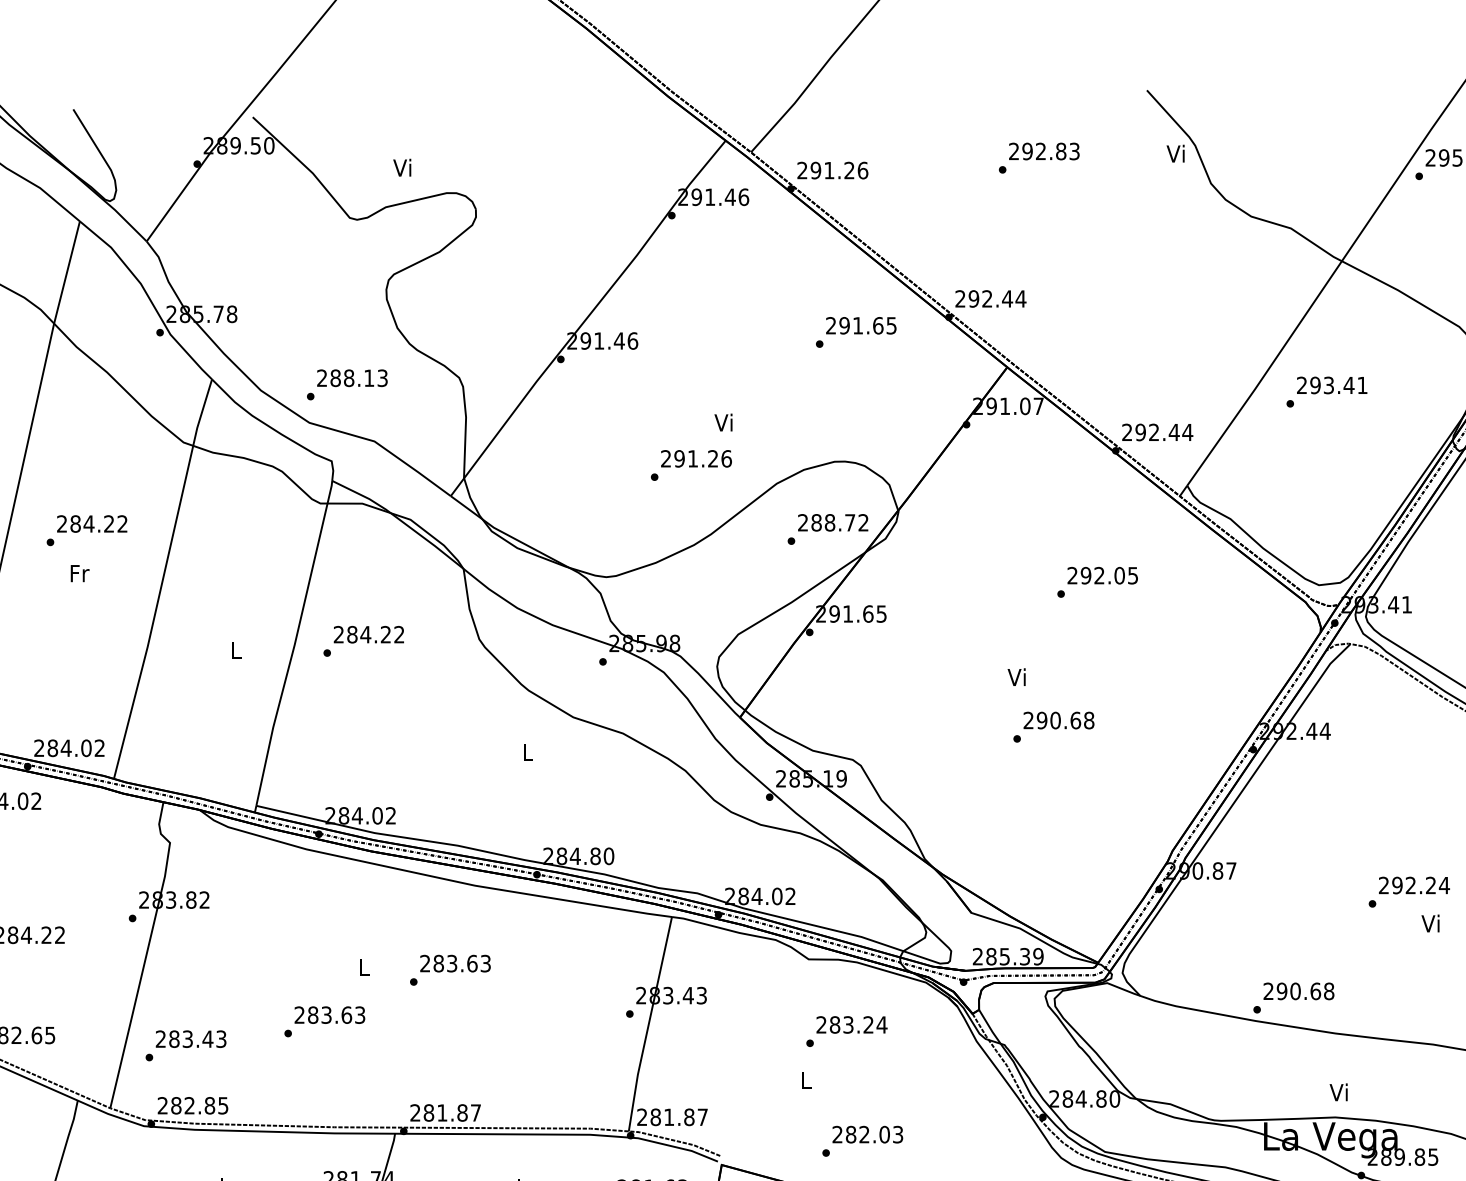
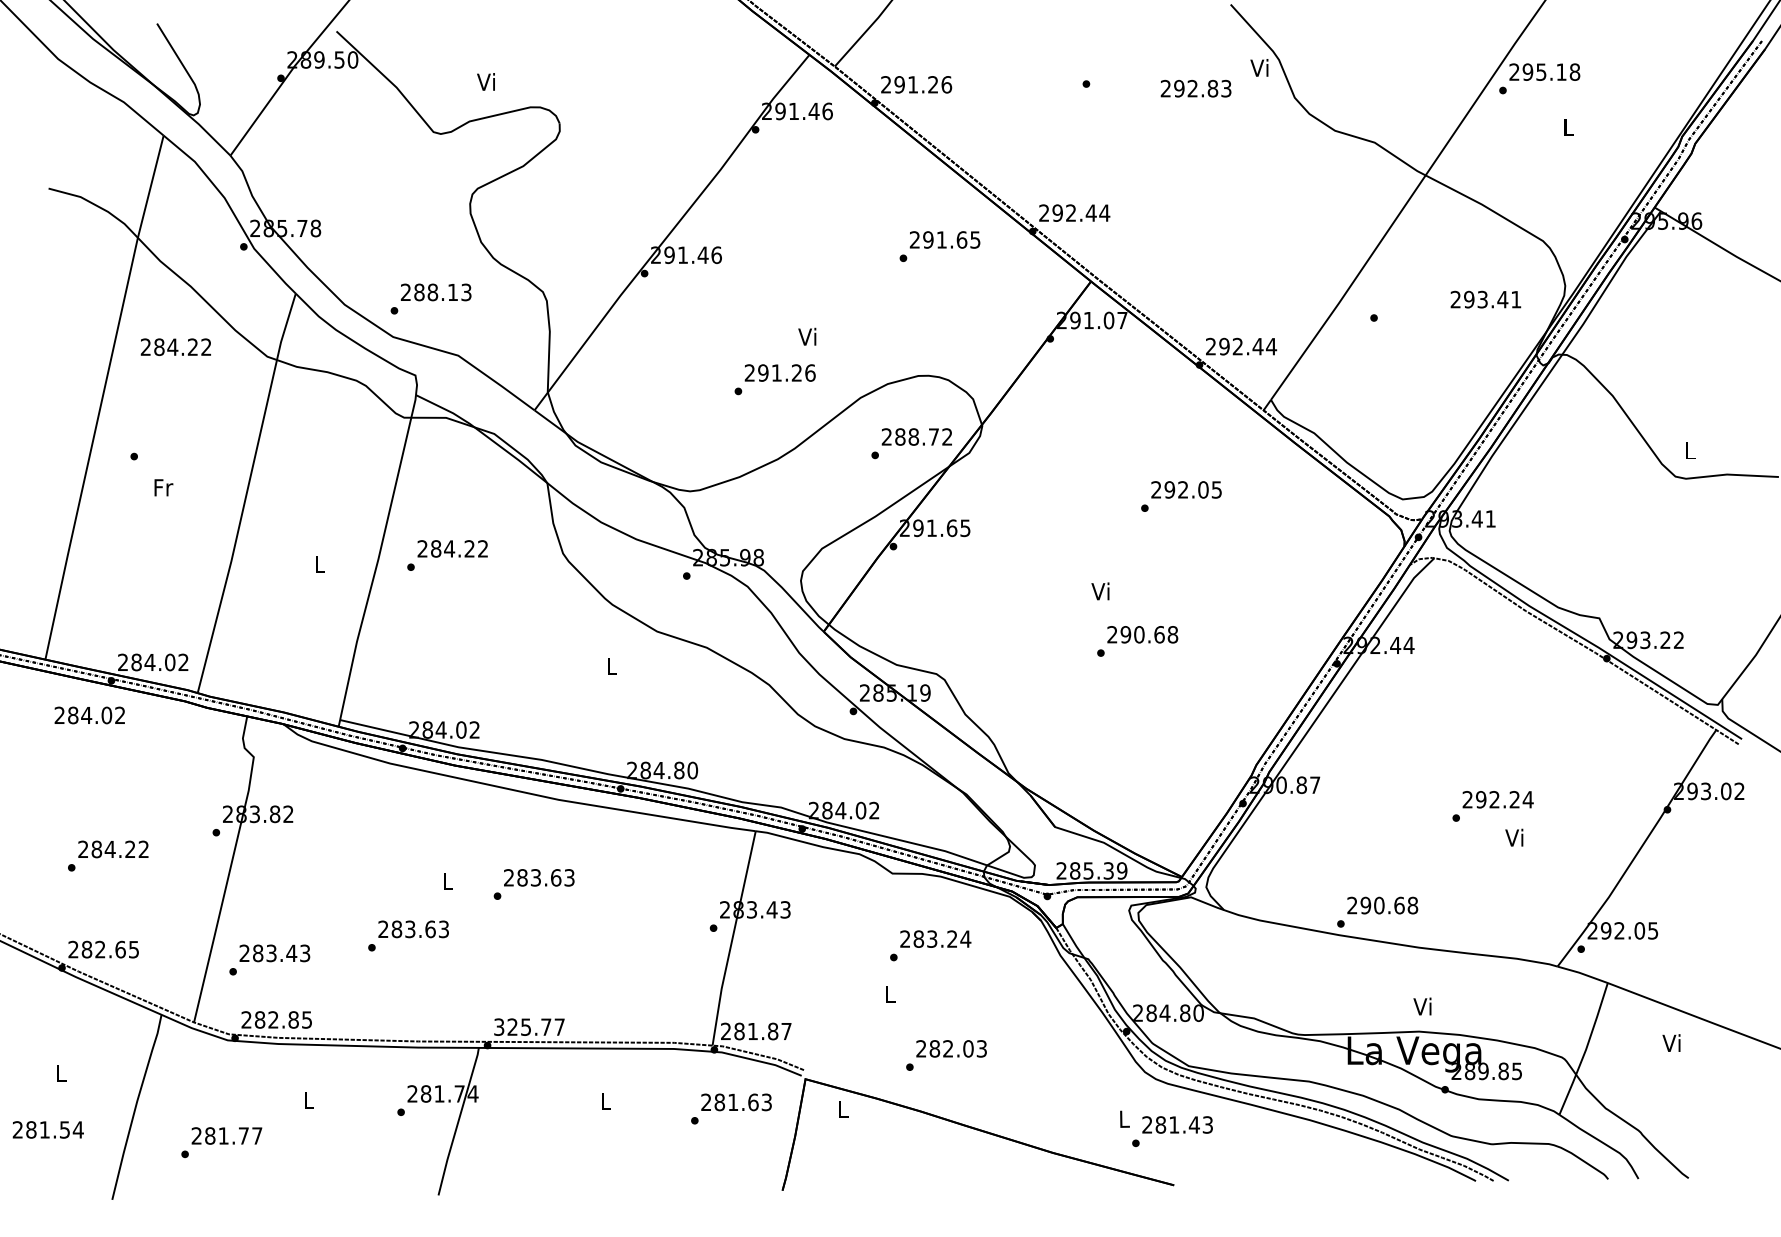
text: (1043, 151) -> (1195, 88), moved
text: (1331, 385) -> (1485, 299), moved
text: (91, 523) -> (175, 346), moved
text: (438, 1112) -> (522, 1026), 281.87 -> 325.77

